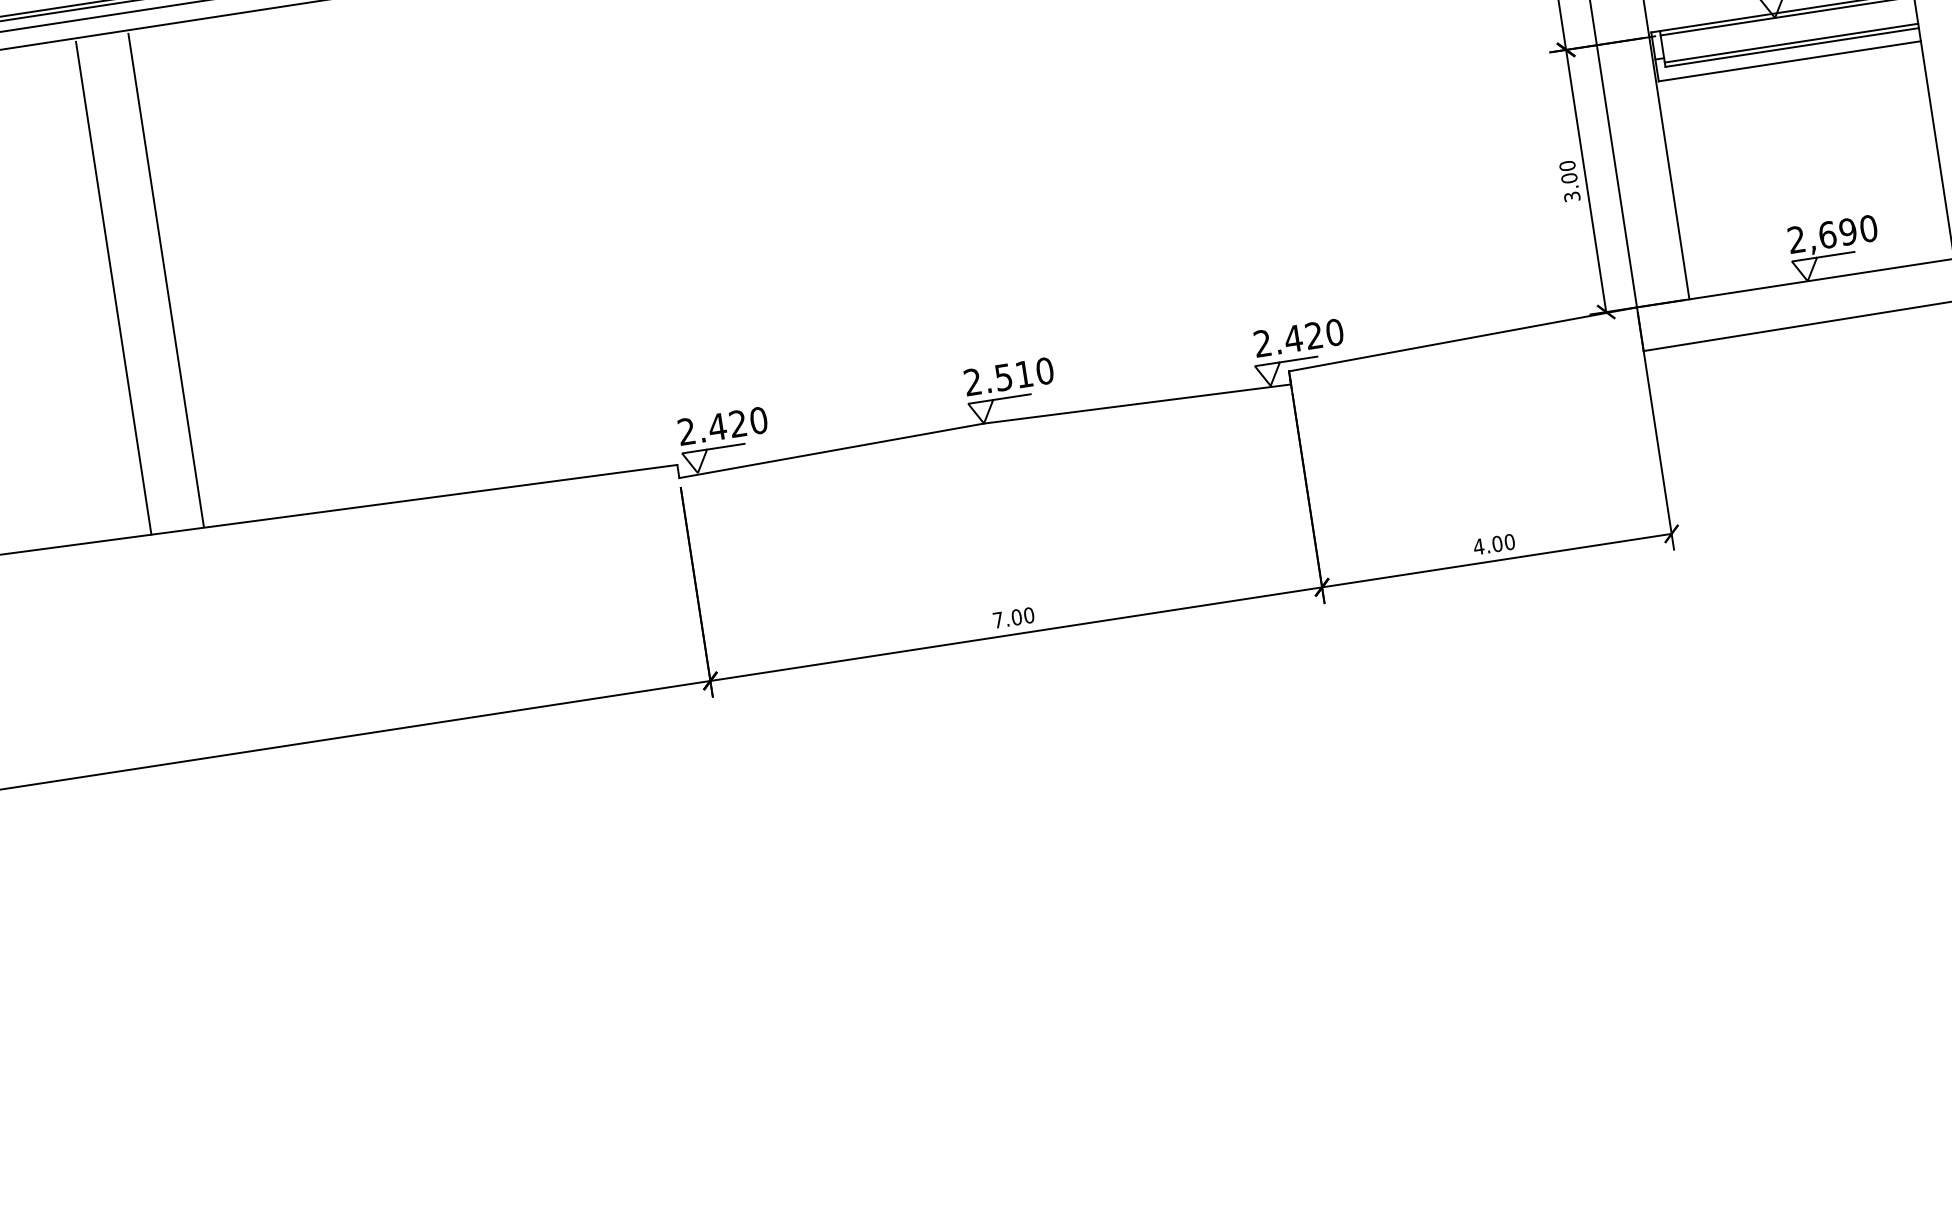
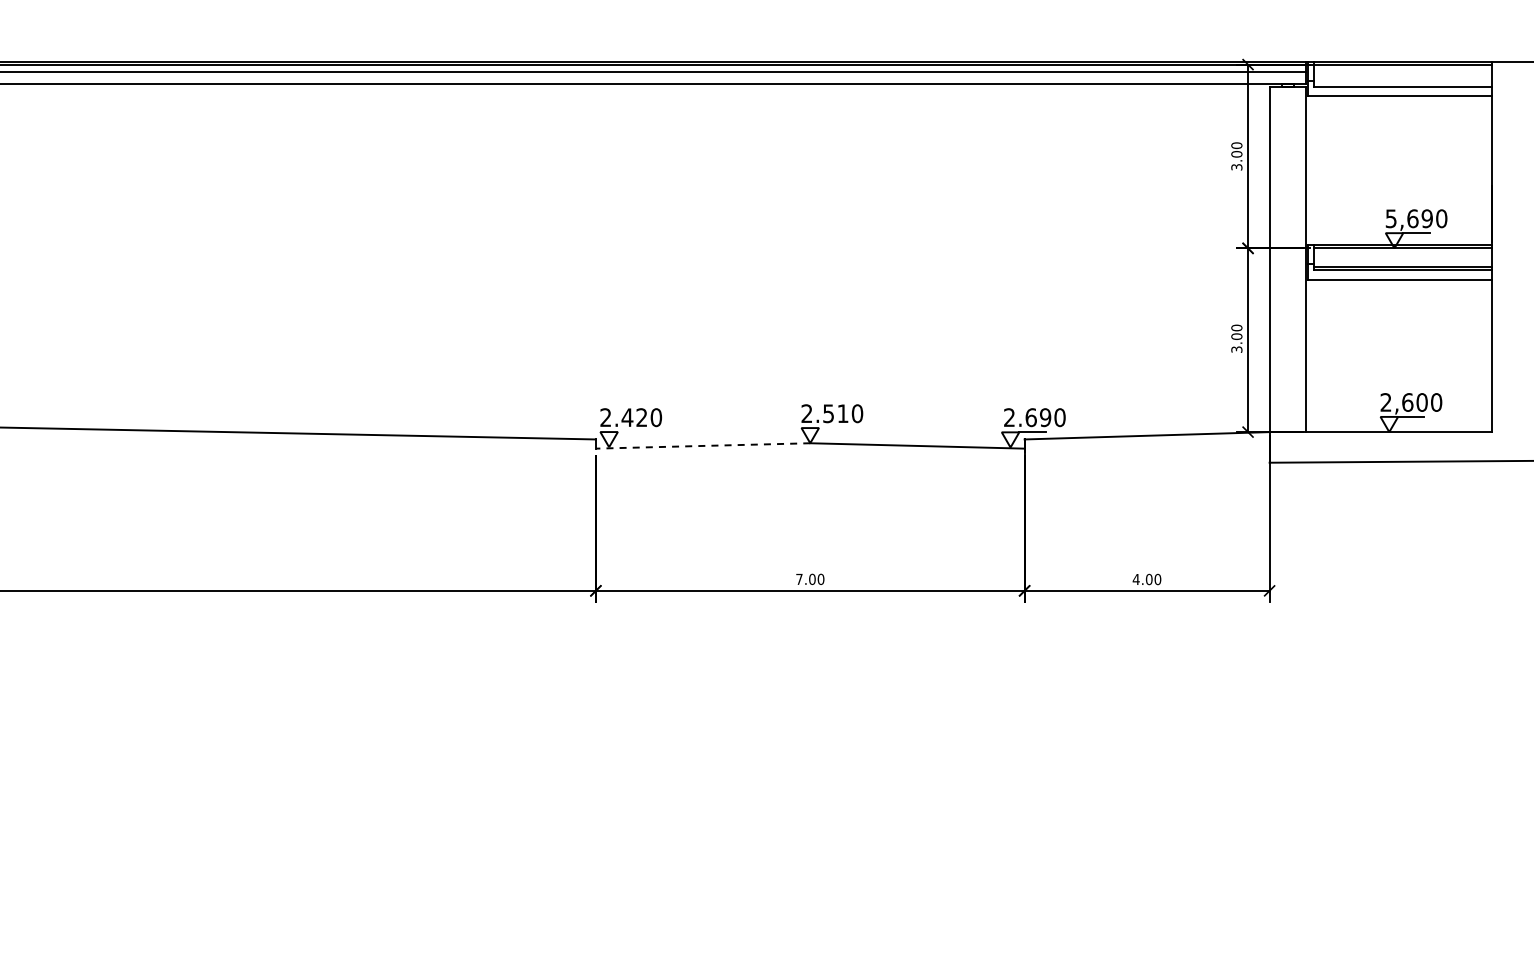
text: (1847, 231) -> (1421, 402), 2,690 -> 2,600
line: (166, 280) -> (265, 259), removed
line: (113, 288) -> (228, 259), removed
text: (1304, 337) -> (1038, 417), 2.420 -> 2.690
line: (1012, 397) -> (832, 428), removed
line: (725, 447) -> (630, 432), removed
line: (830, 450) -> (702, 445), solid -> dashed

